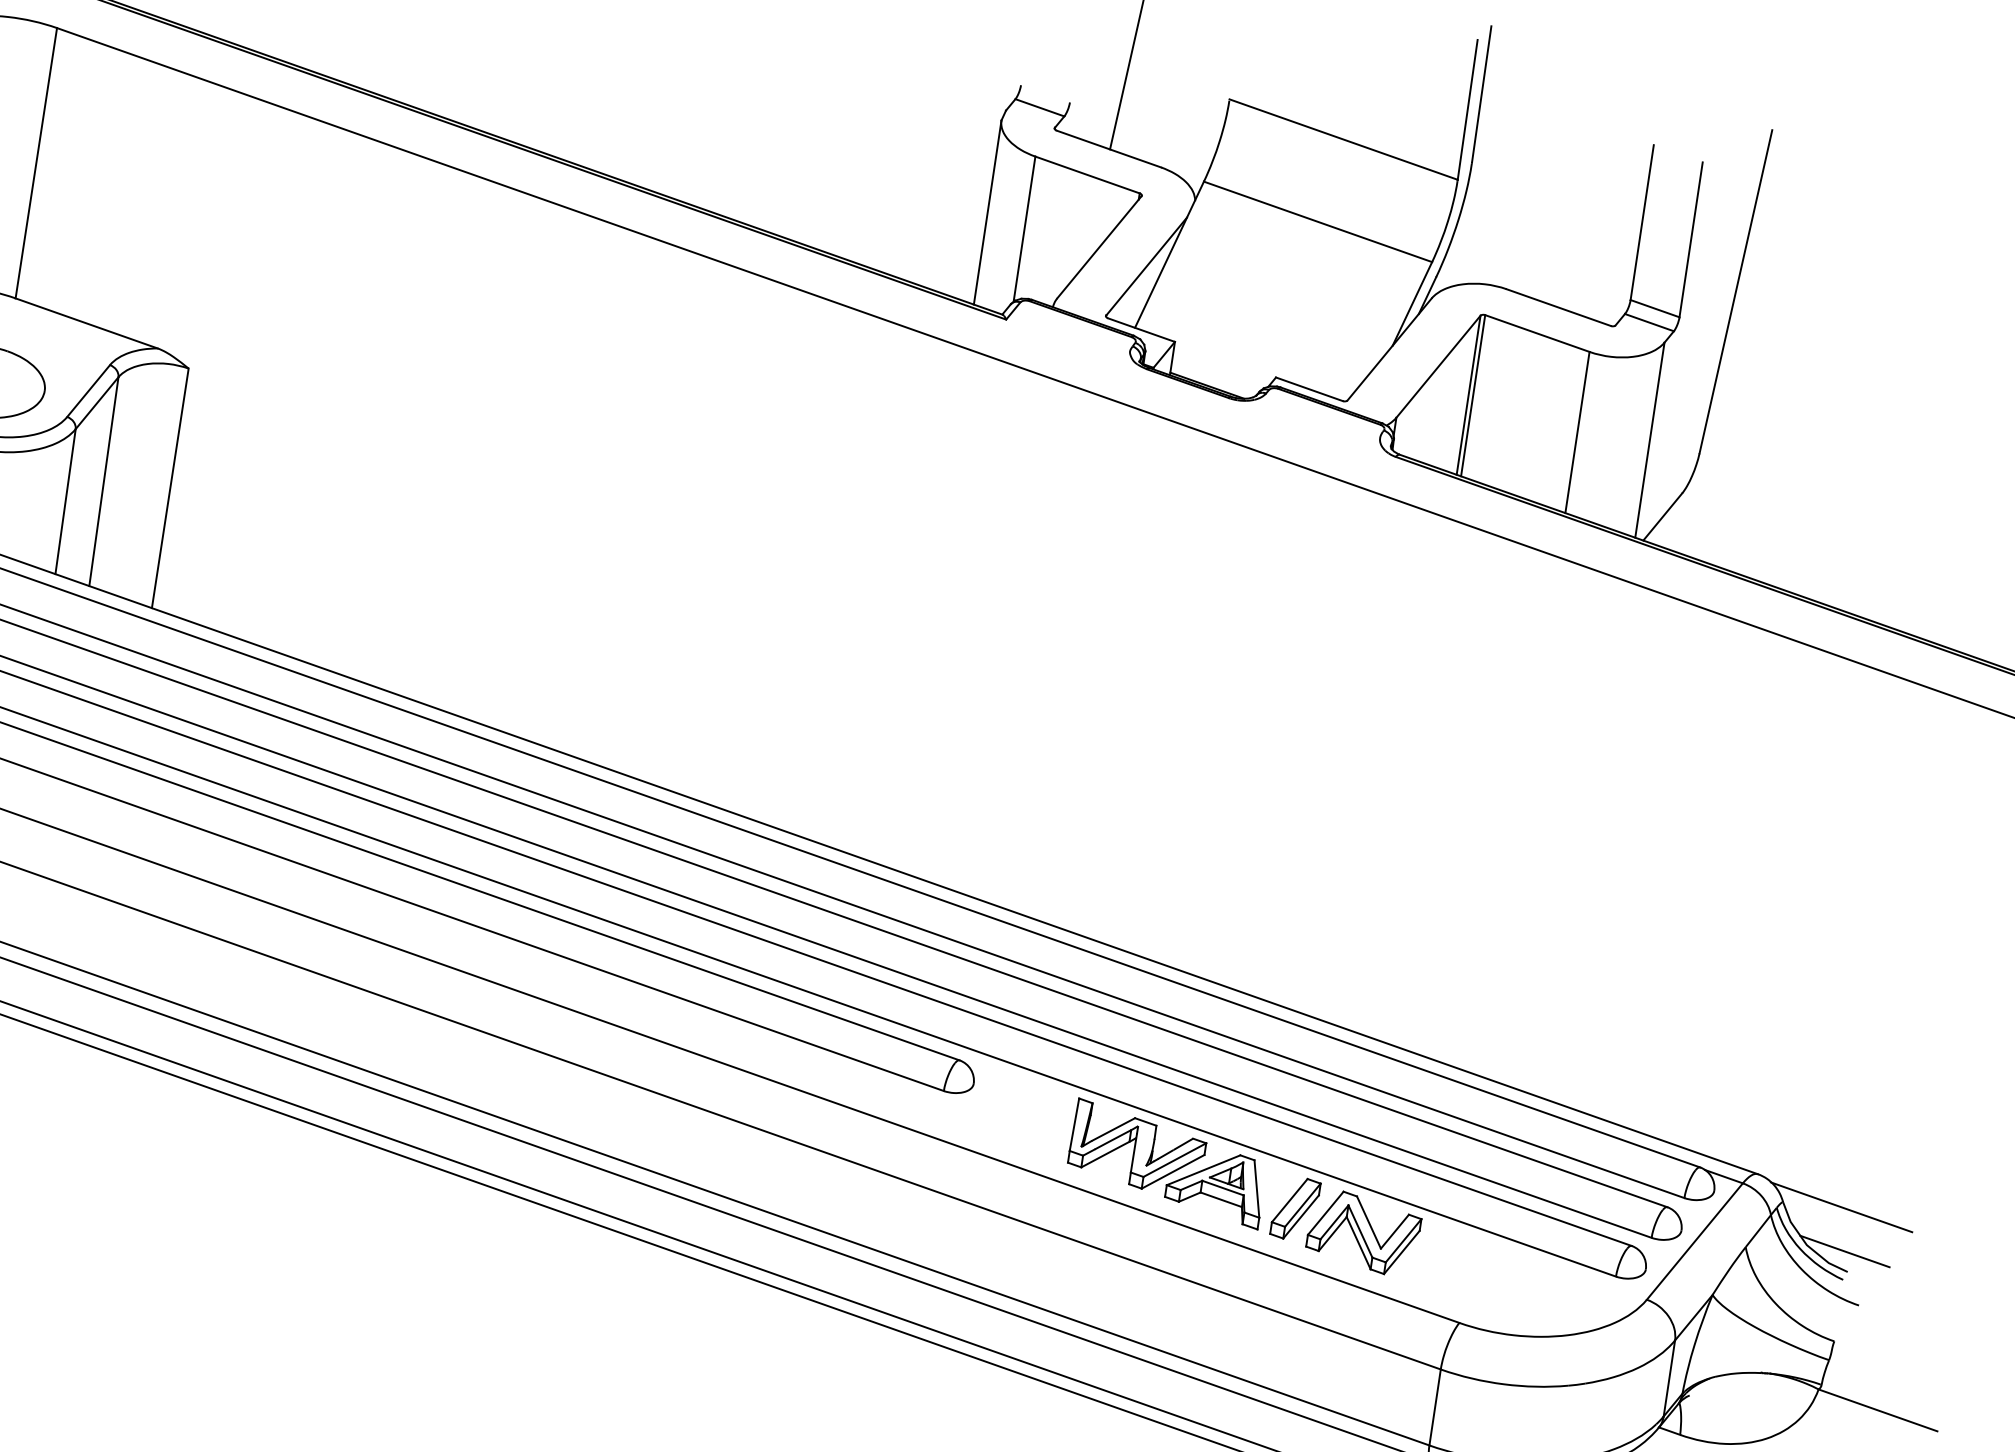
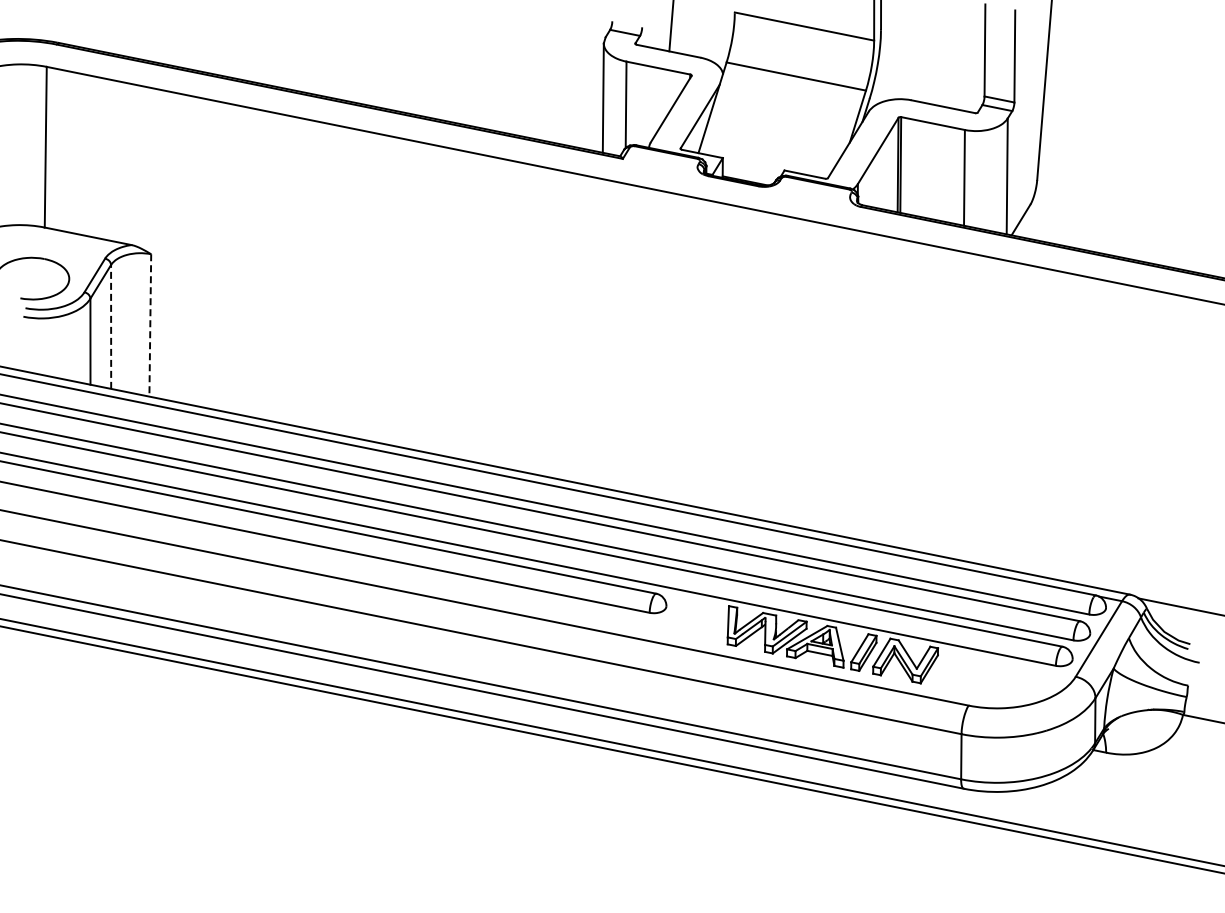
line: (104, 480) -> (111, 326), solid -> dashed
line: (170, 488) -> (150, 325), solid -> dashed
line: (1844, 1251) -> (1186, 632), removed

